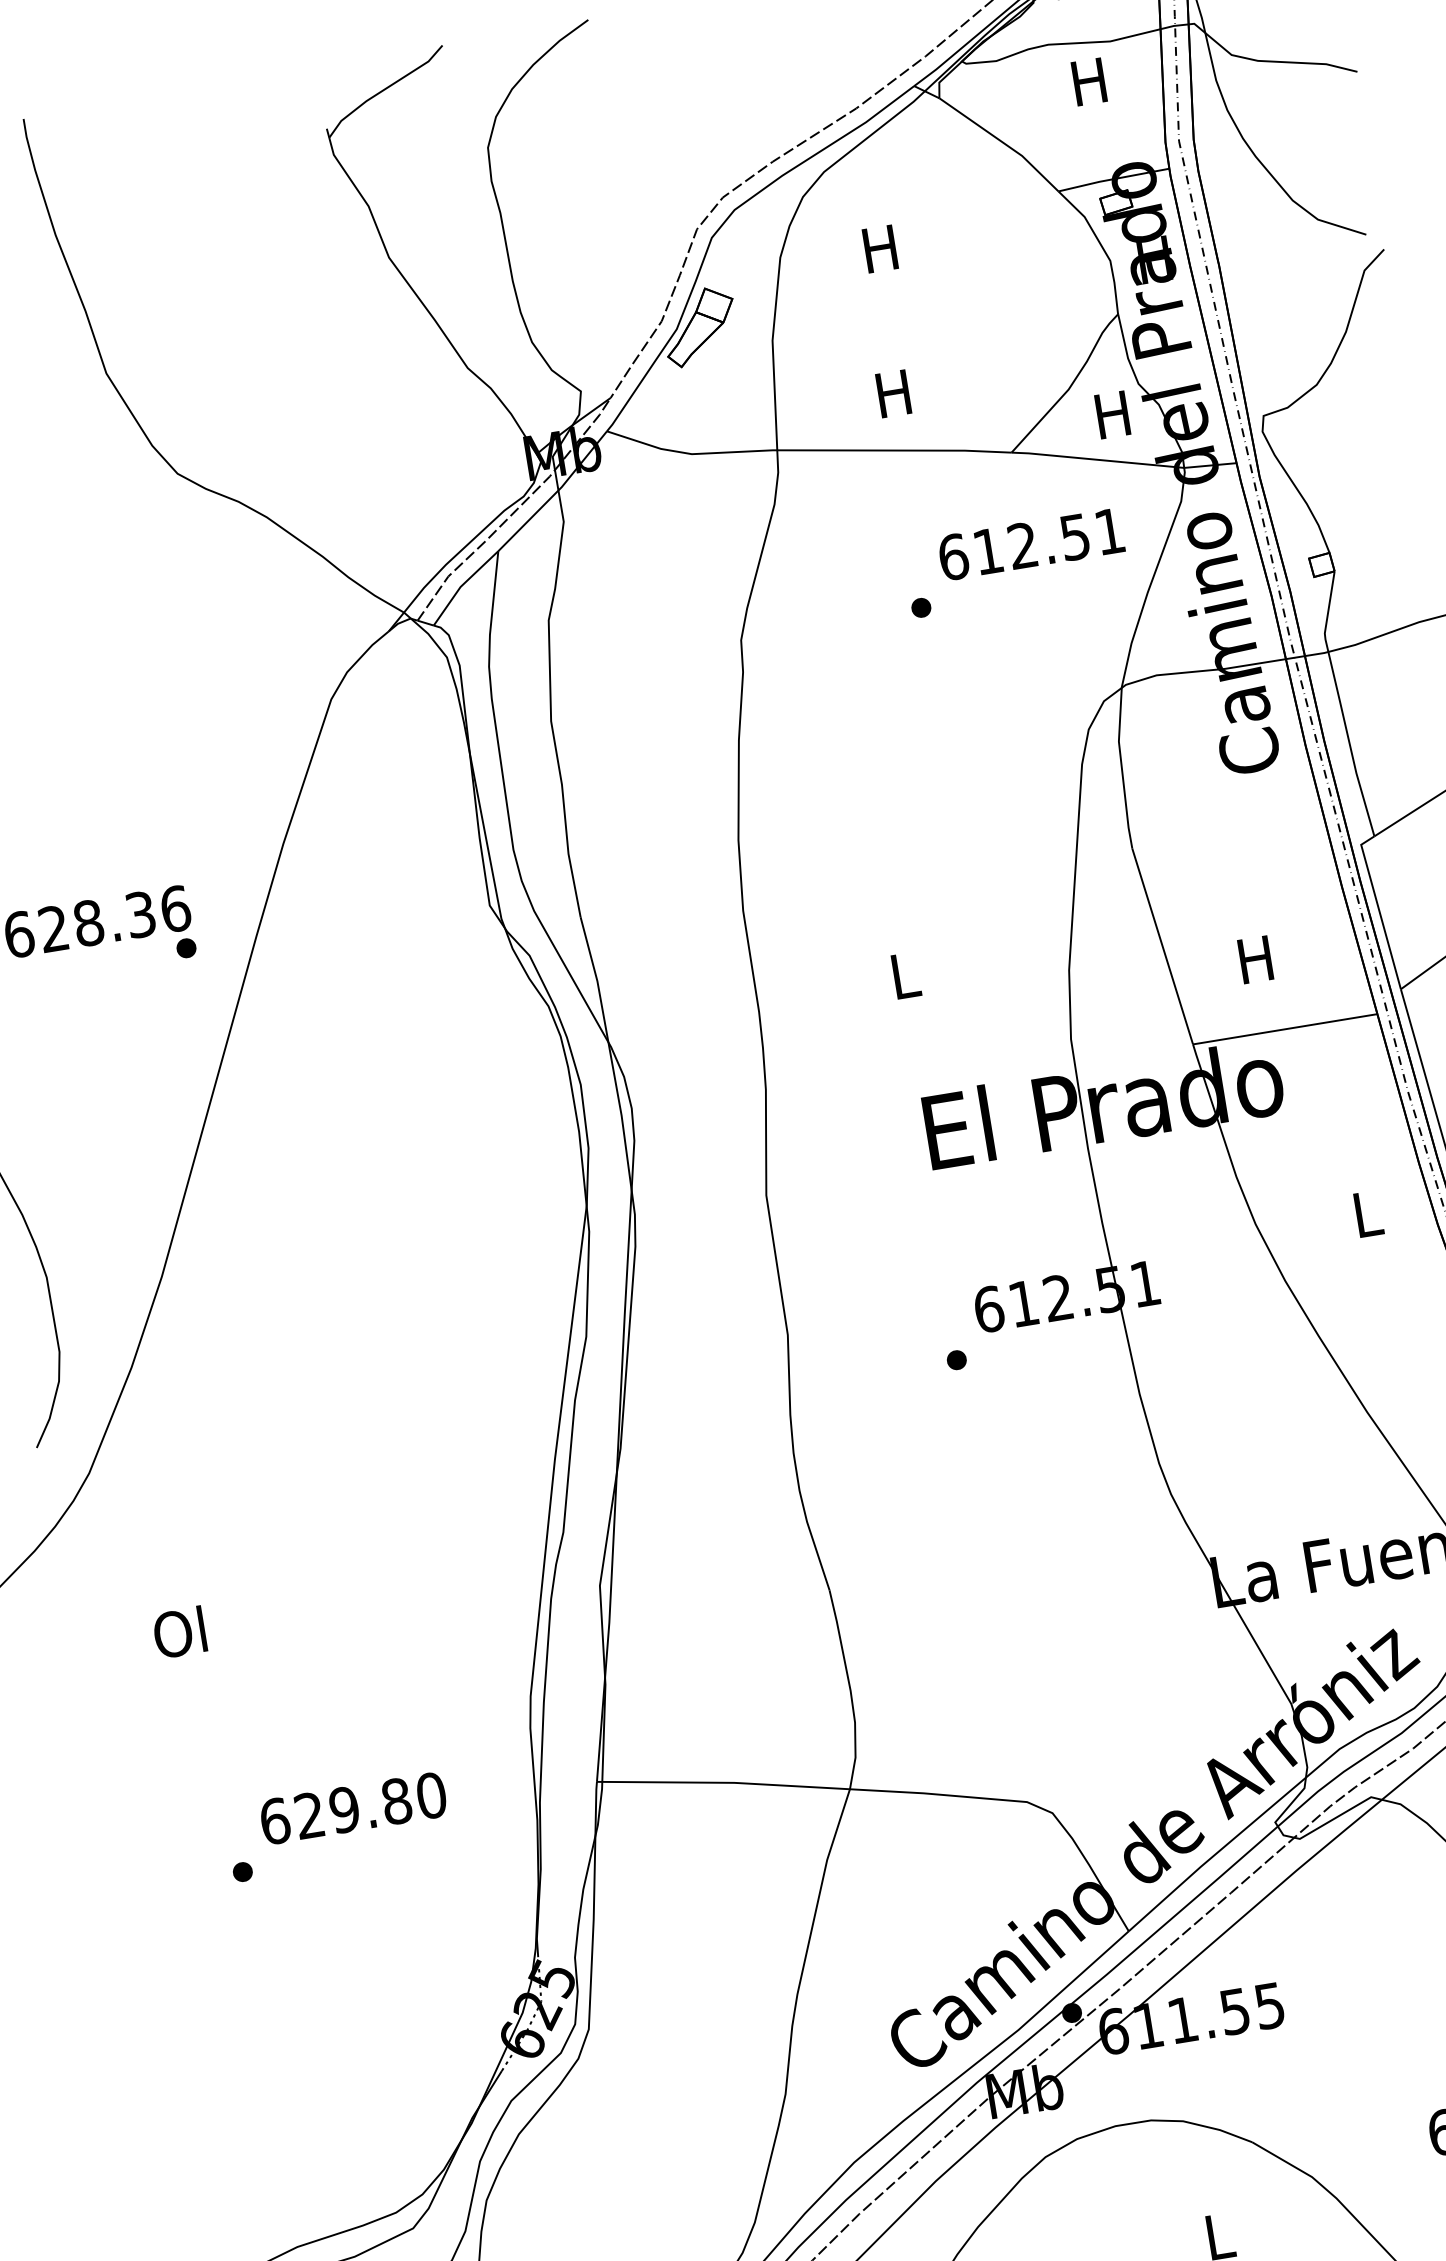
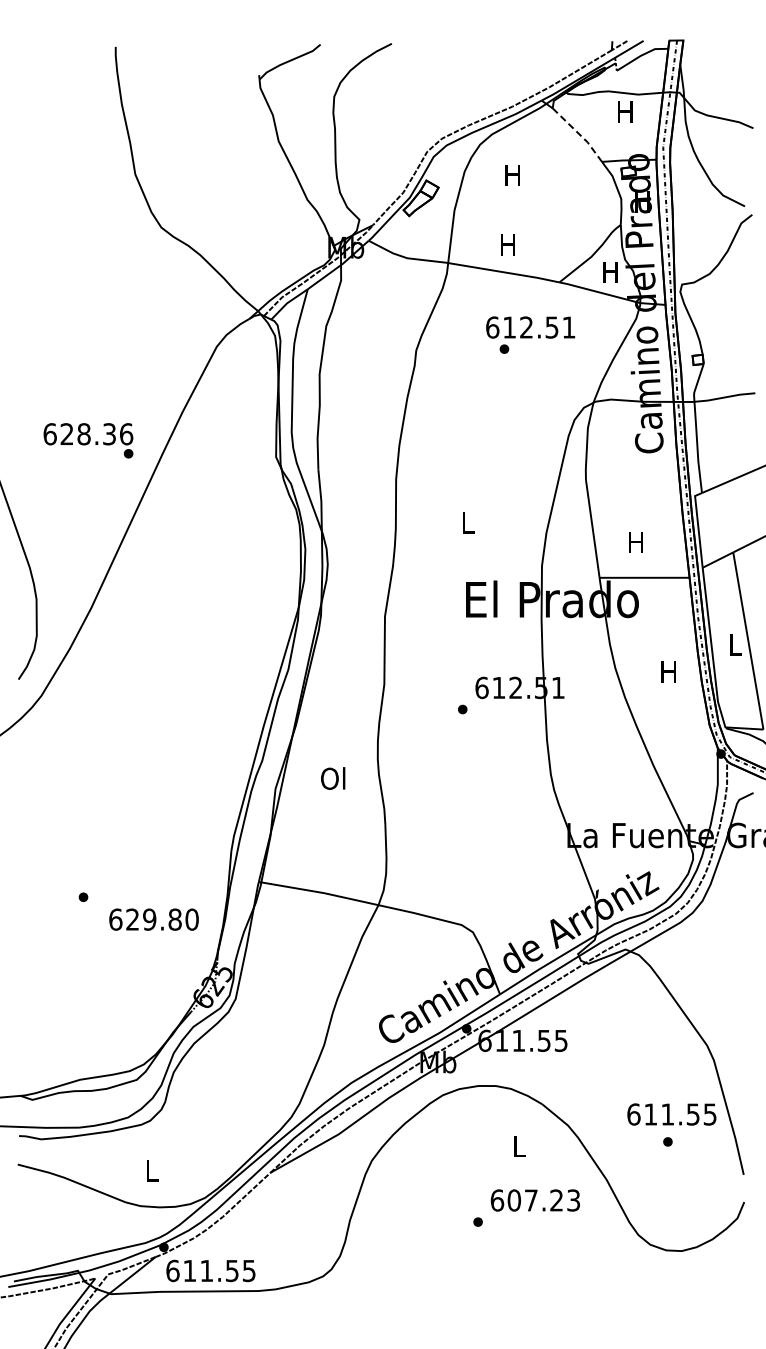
line: (1003, 142) -> (579, 134), solid -> dashed
text: (1031, 544) -> (530, 327), moved
text: (1365, 1213) -> (668, 671), L -> H
text: (180, 1632) -> (333, 778), moved
text: (352, 1808) -> (153, 919), moved

